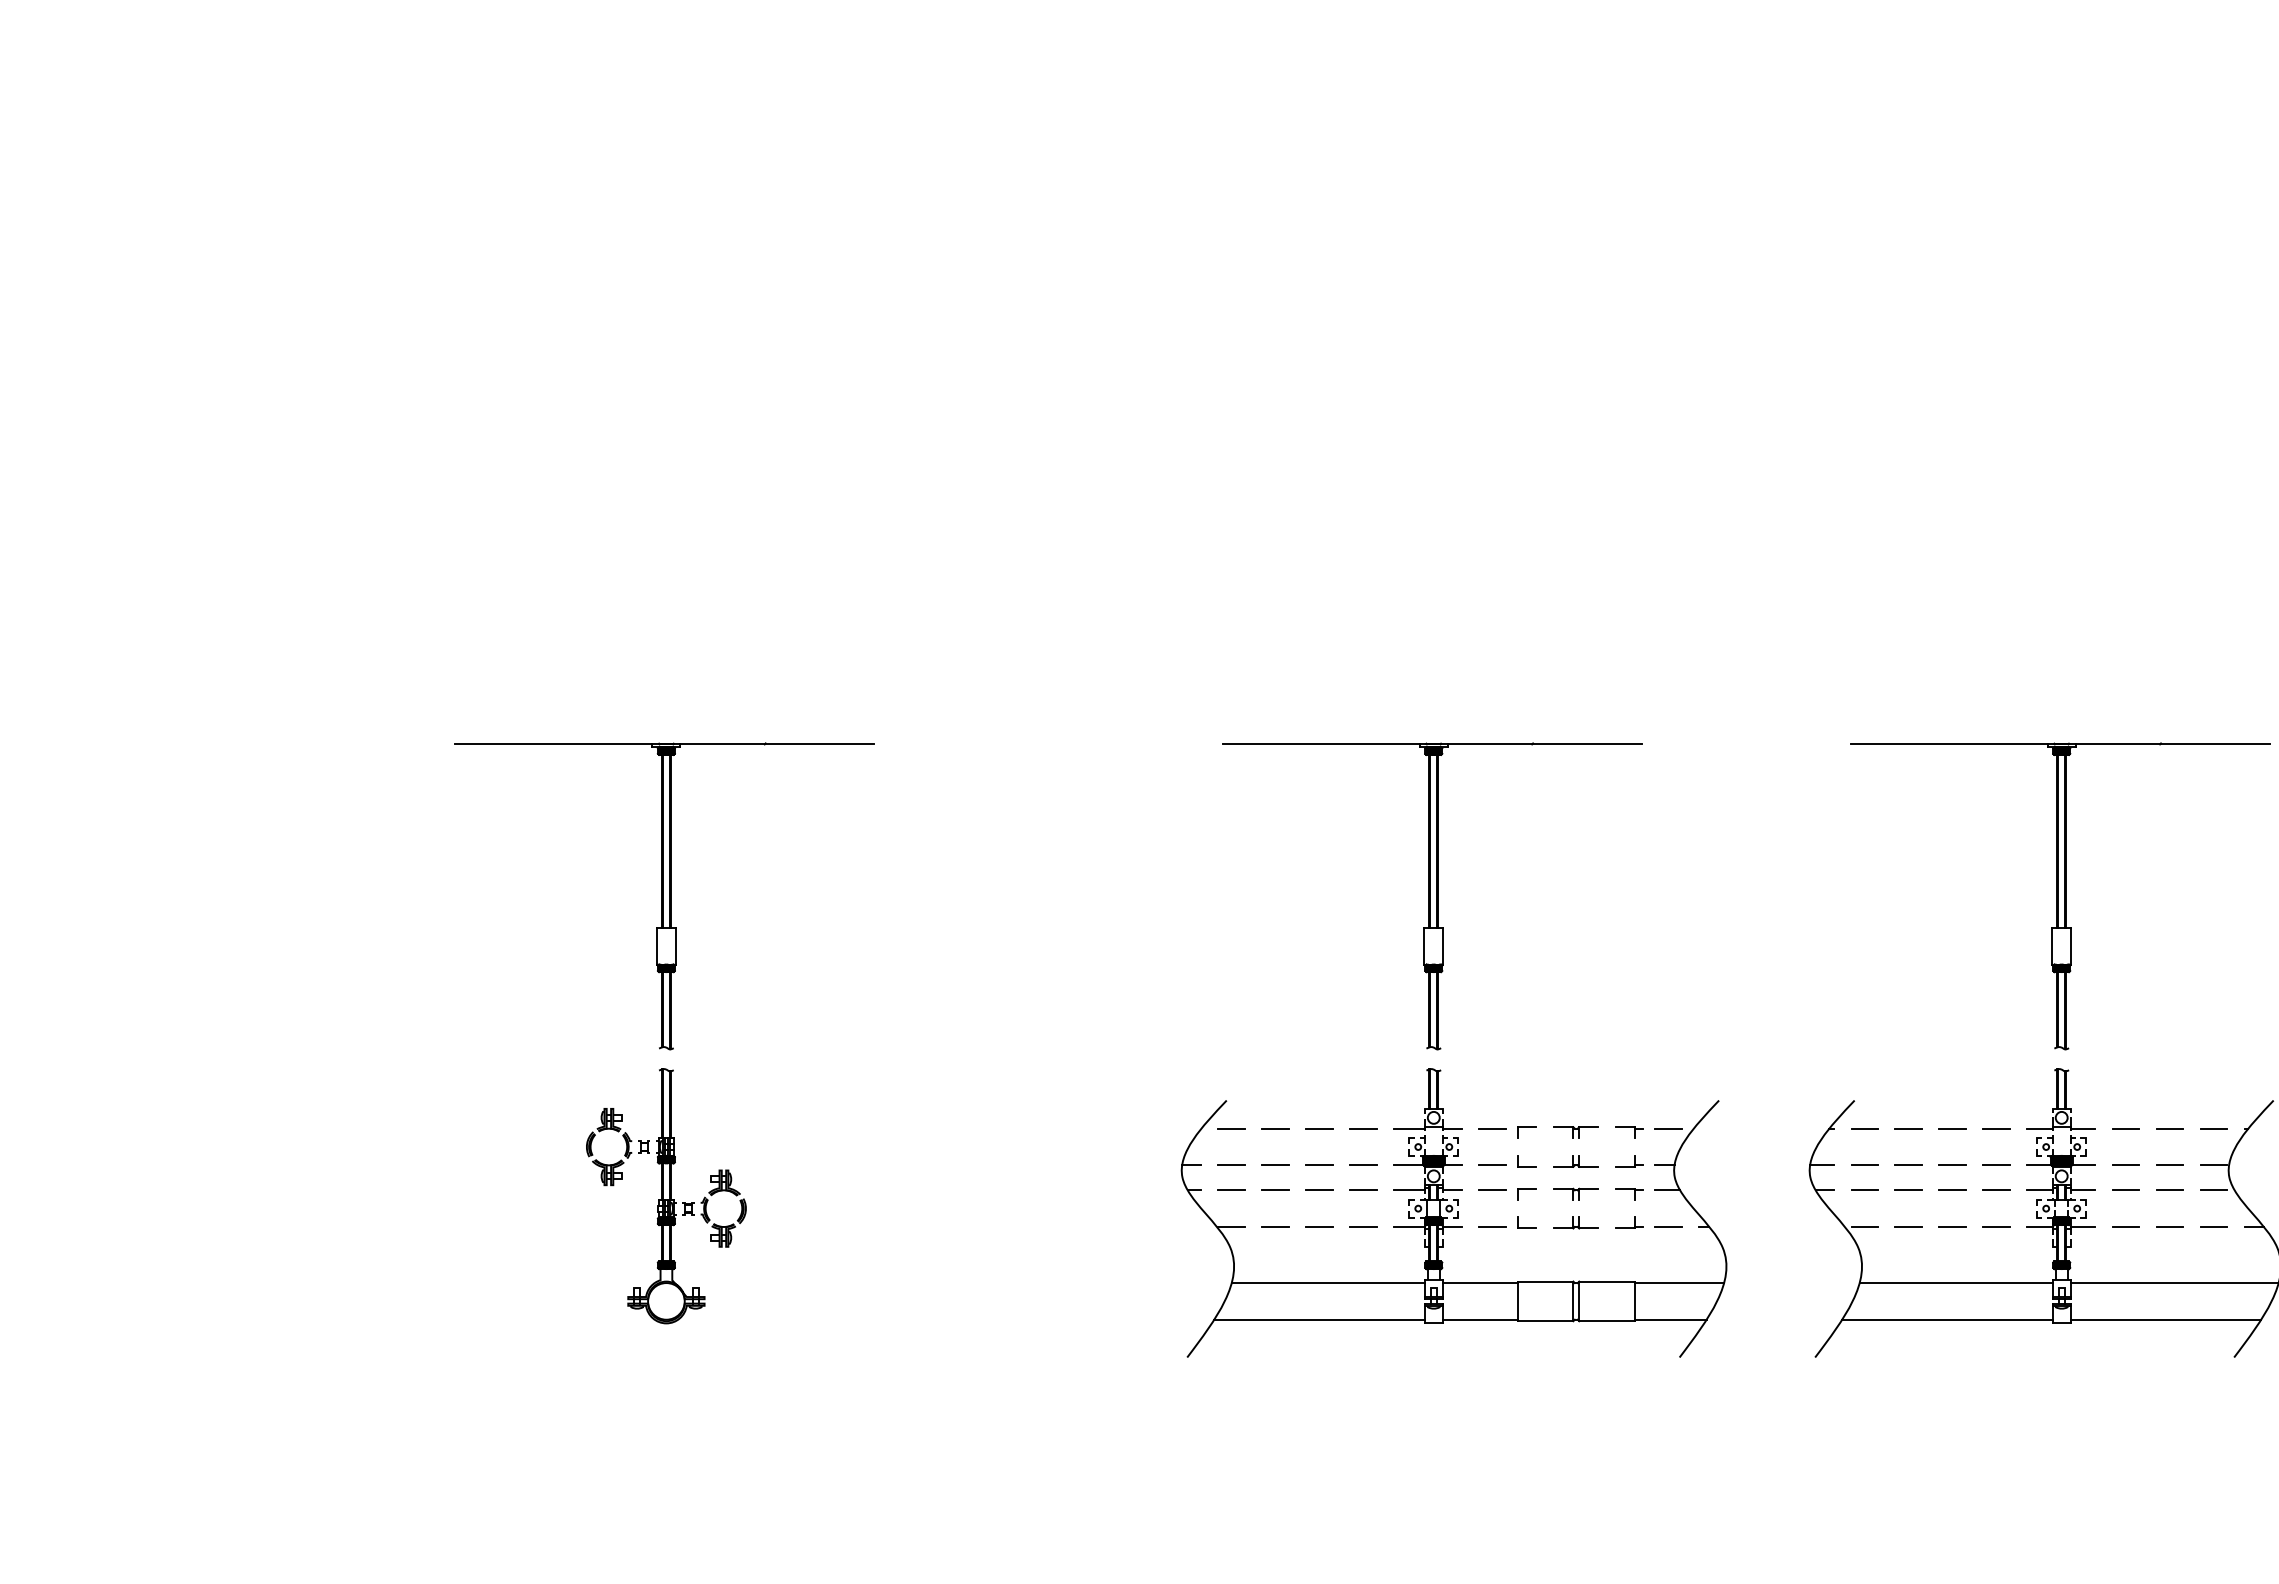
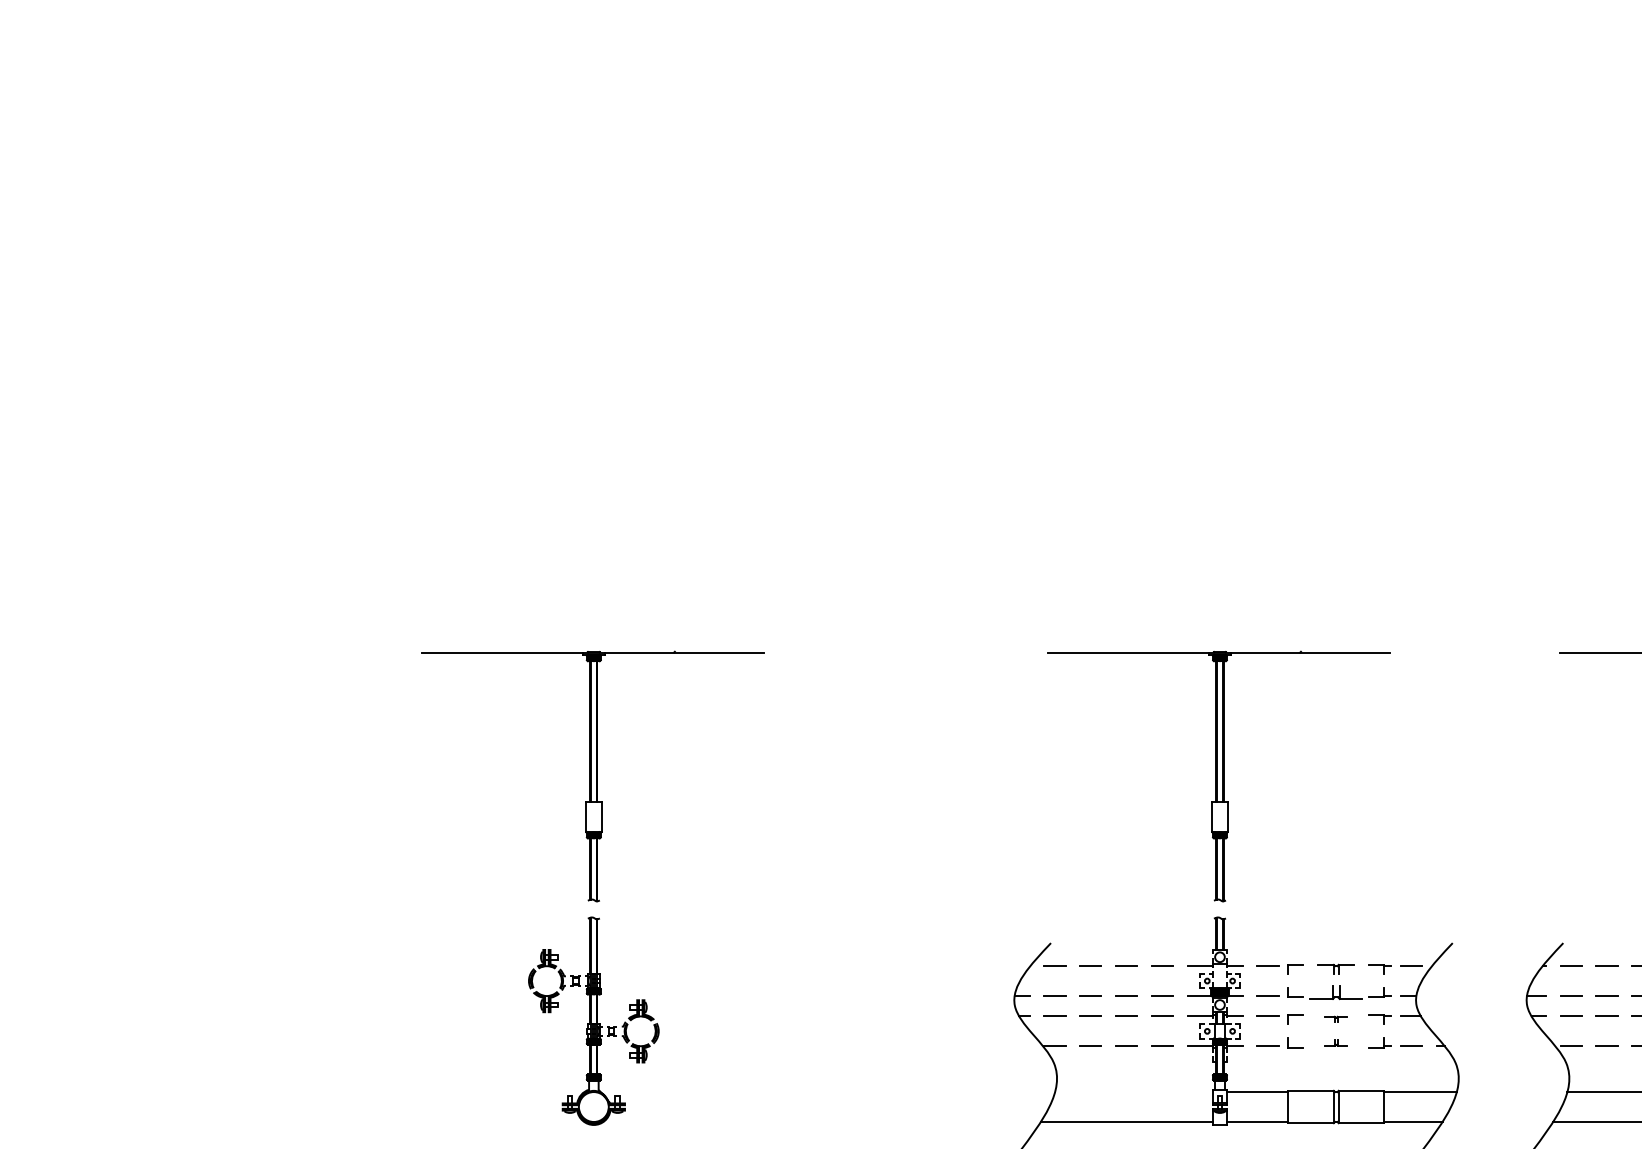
part: (1575, 1161) -> (1335, 992), size x1.4
part: (1575, 1193) -> (1335, 1018), size x0.6
part: (1575, 1222) -> (1335, 1042), size x0.6
line: (1327, 1283) -> (1133, 1092), removed

